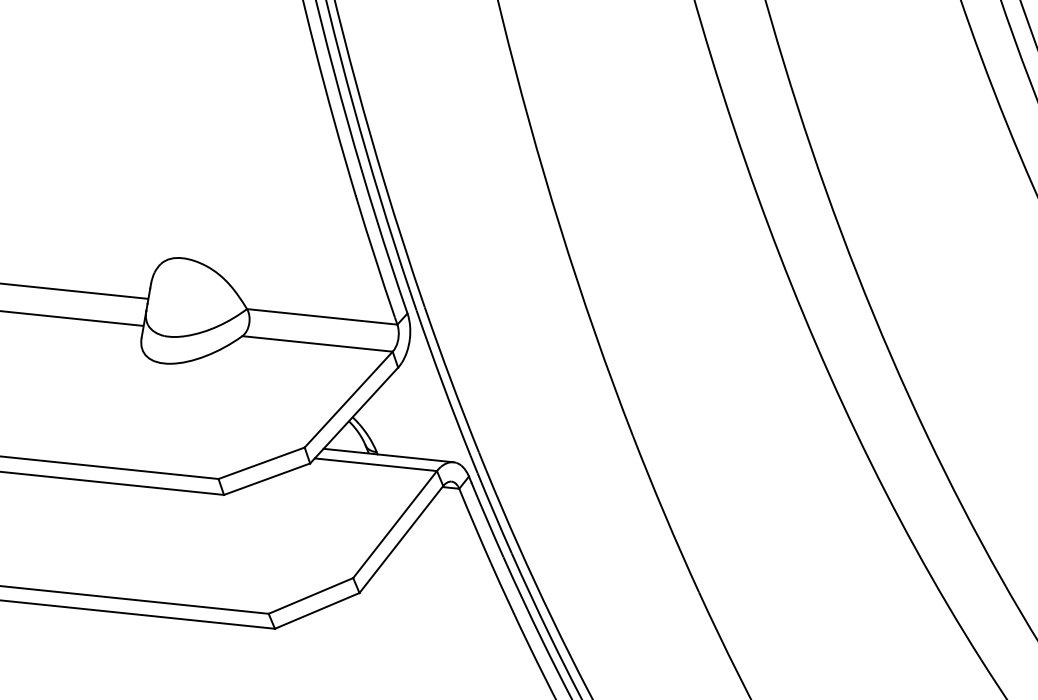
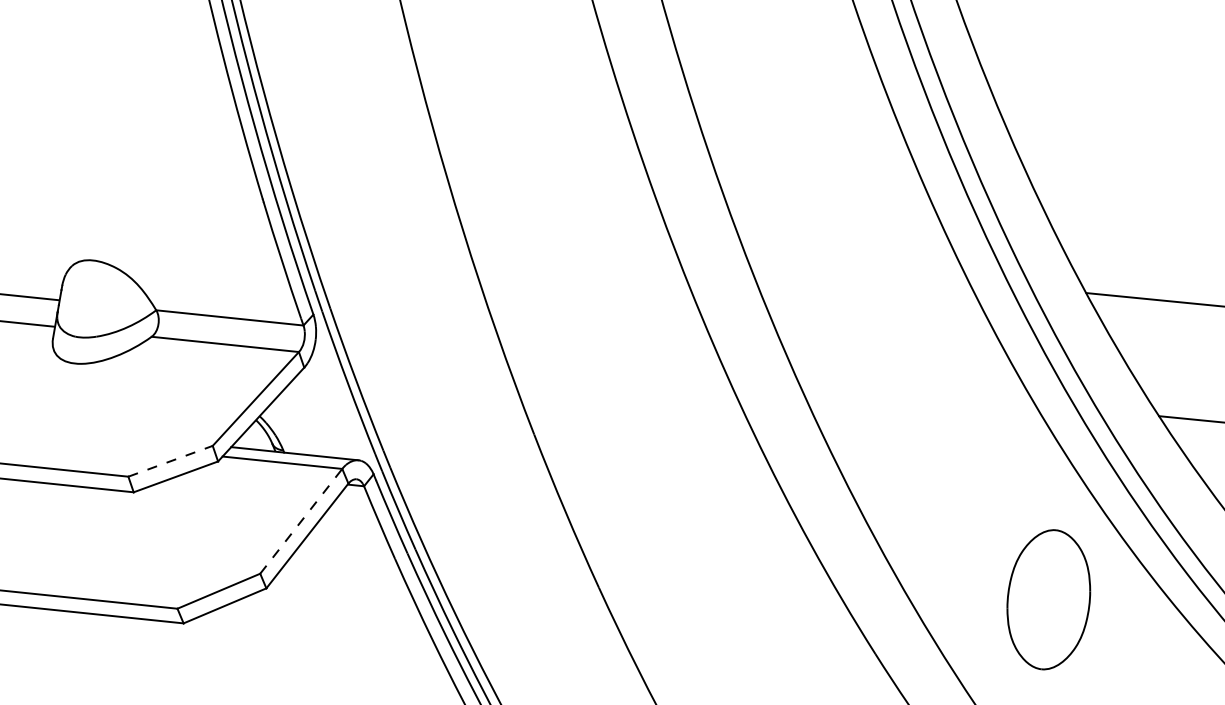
line: (261, 463) -> (170, 461), solid -> dashed
line: (395, 524) -> (301, 521), solid -> dashed

